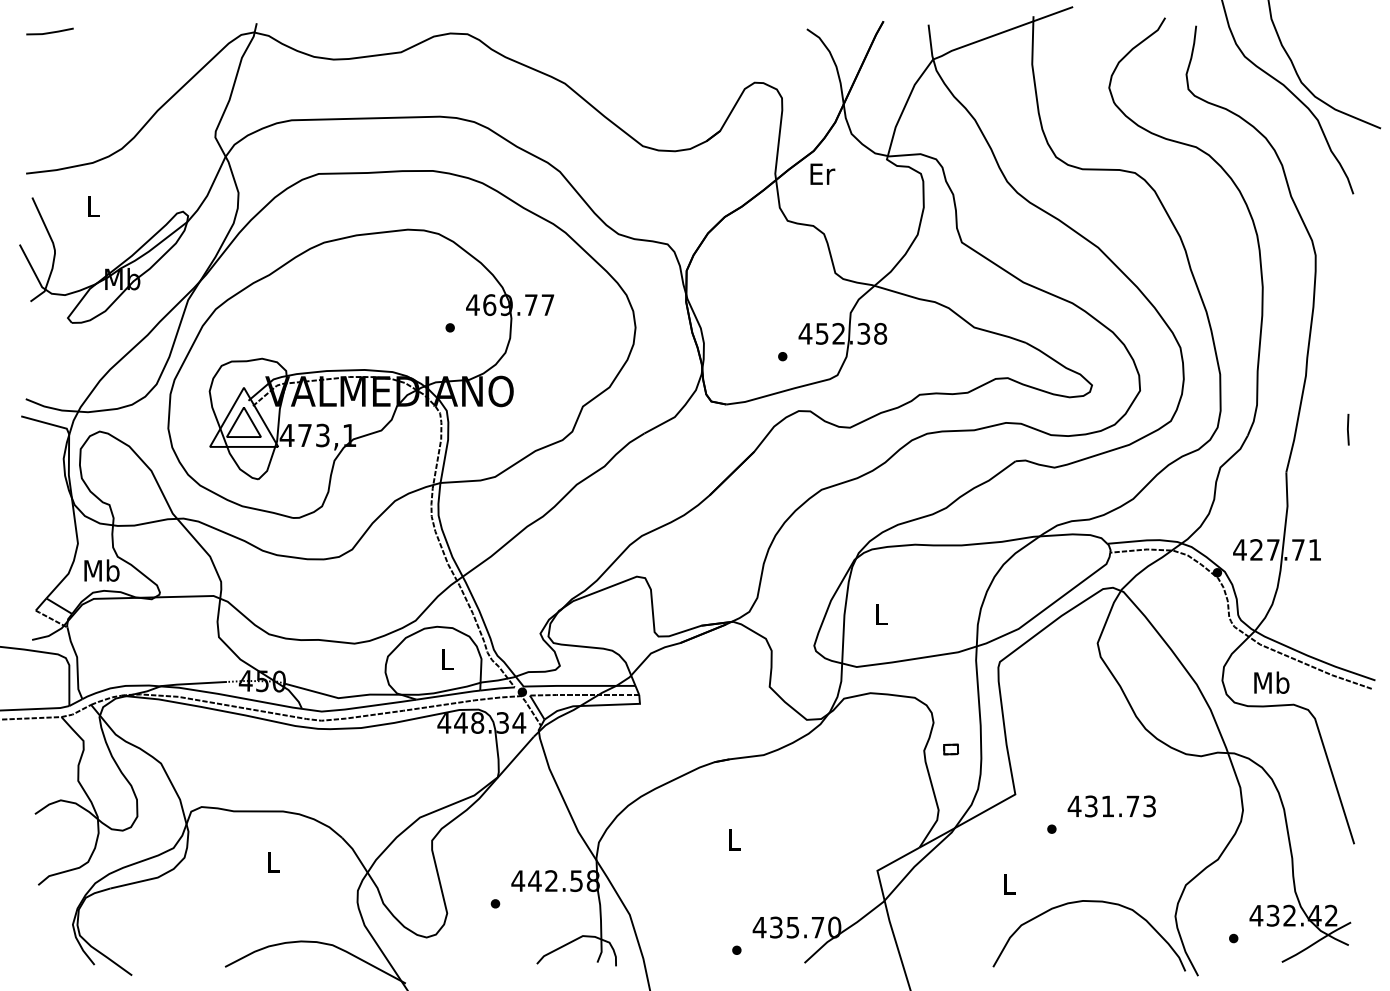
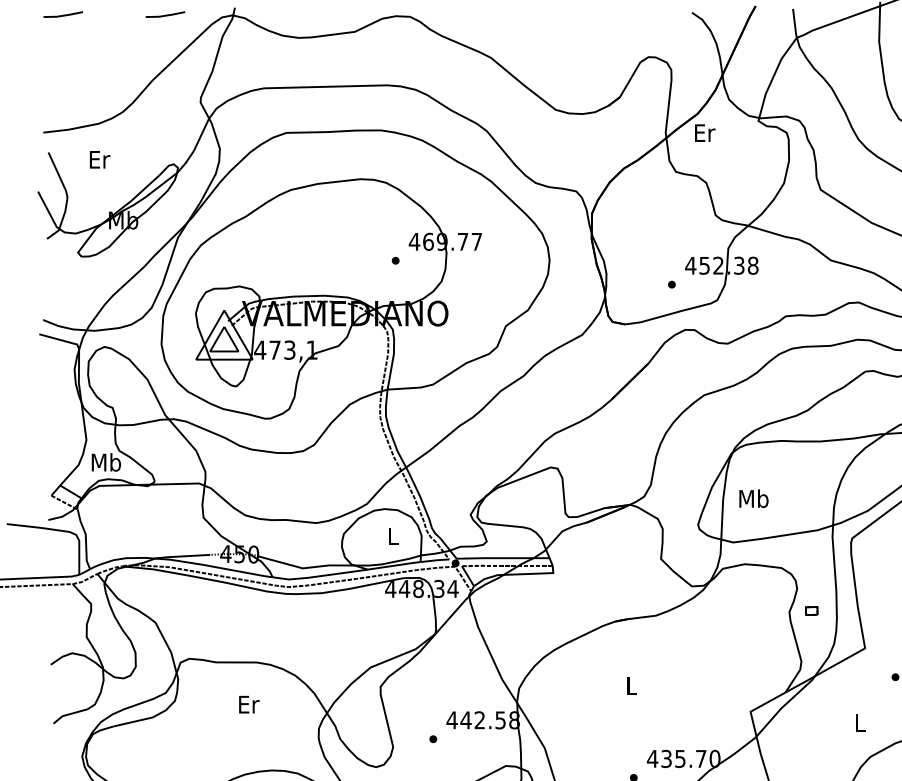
line: (173, 31) -> (165, 14), added
text: (94, 205) -> (100, 159), L -> Er
text: (881, 614) -> (753, 498), L -> Mb
text: (273, 861) -> (248, 704), L -> Er

